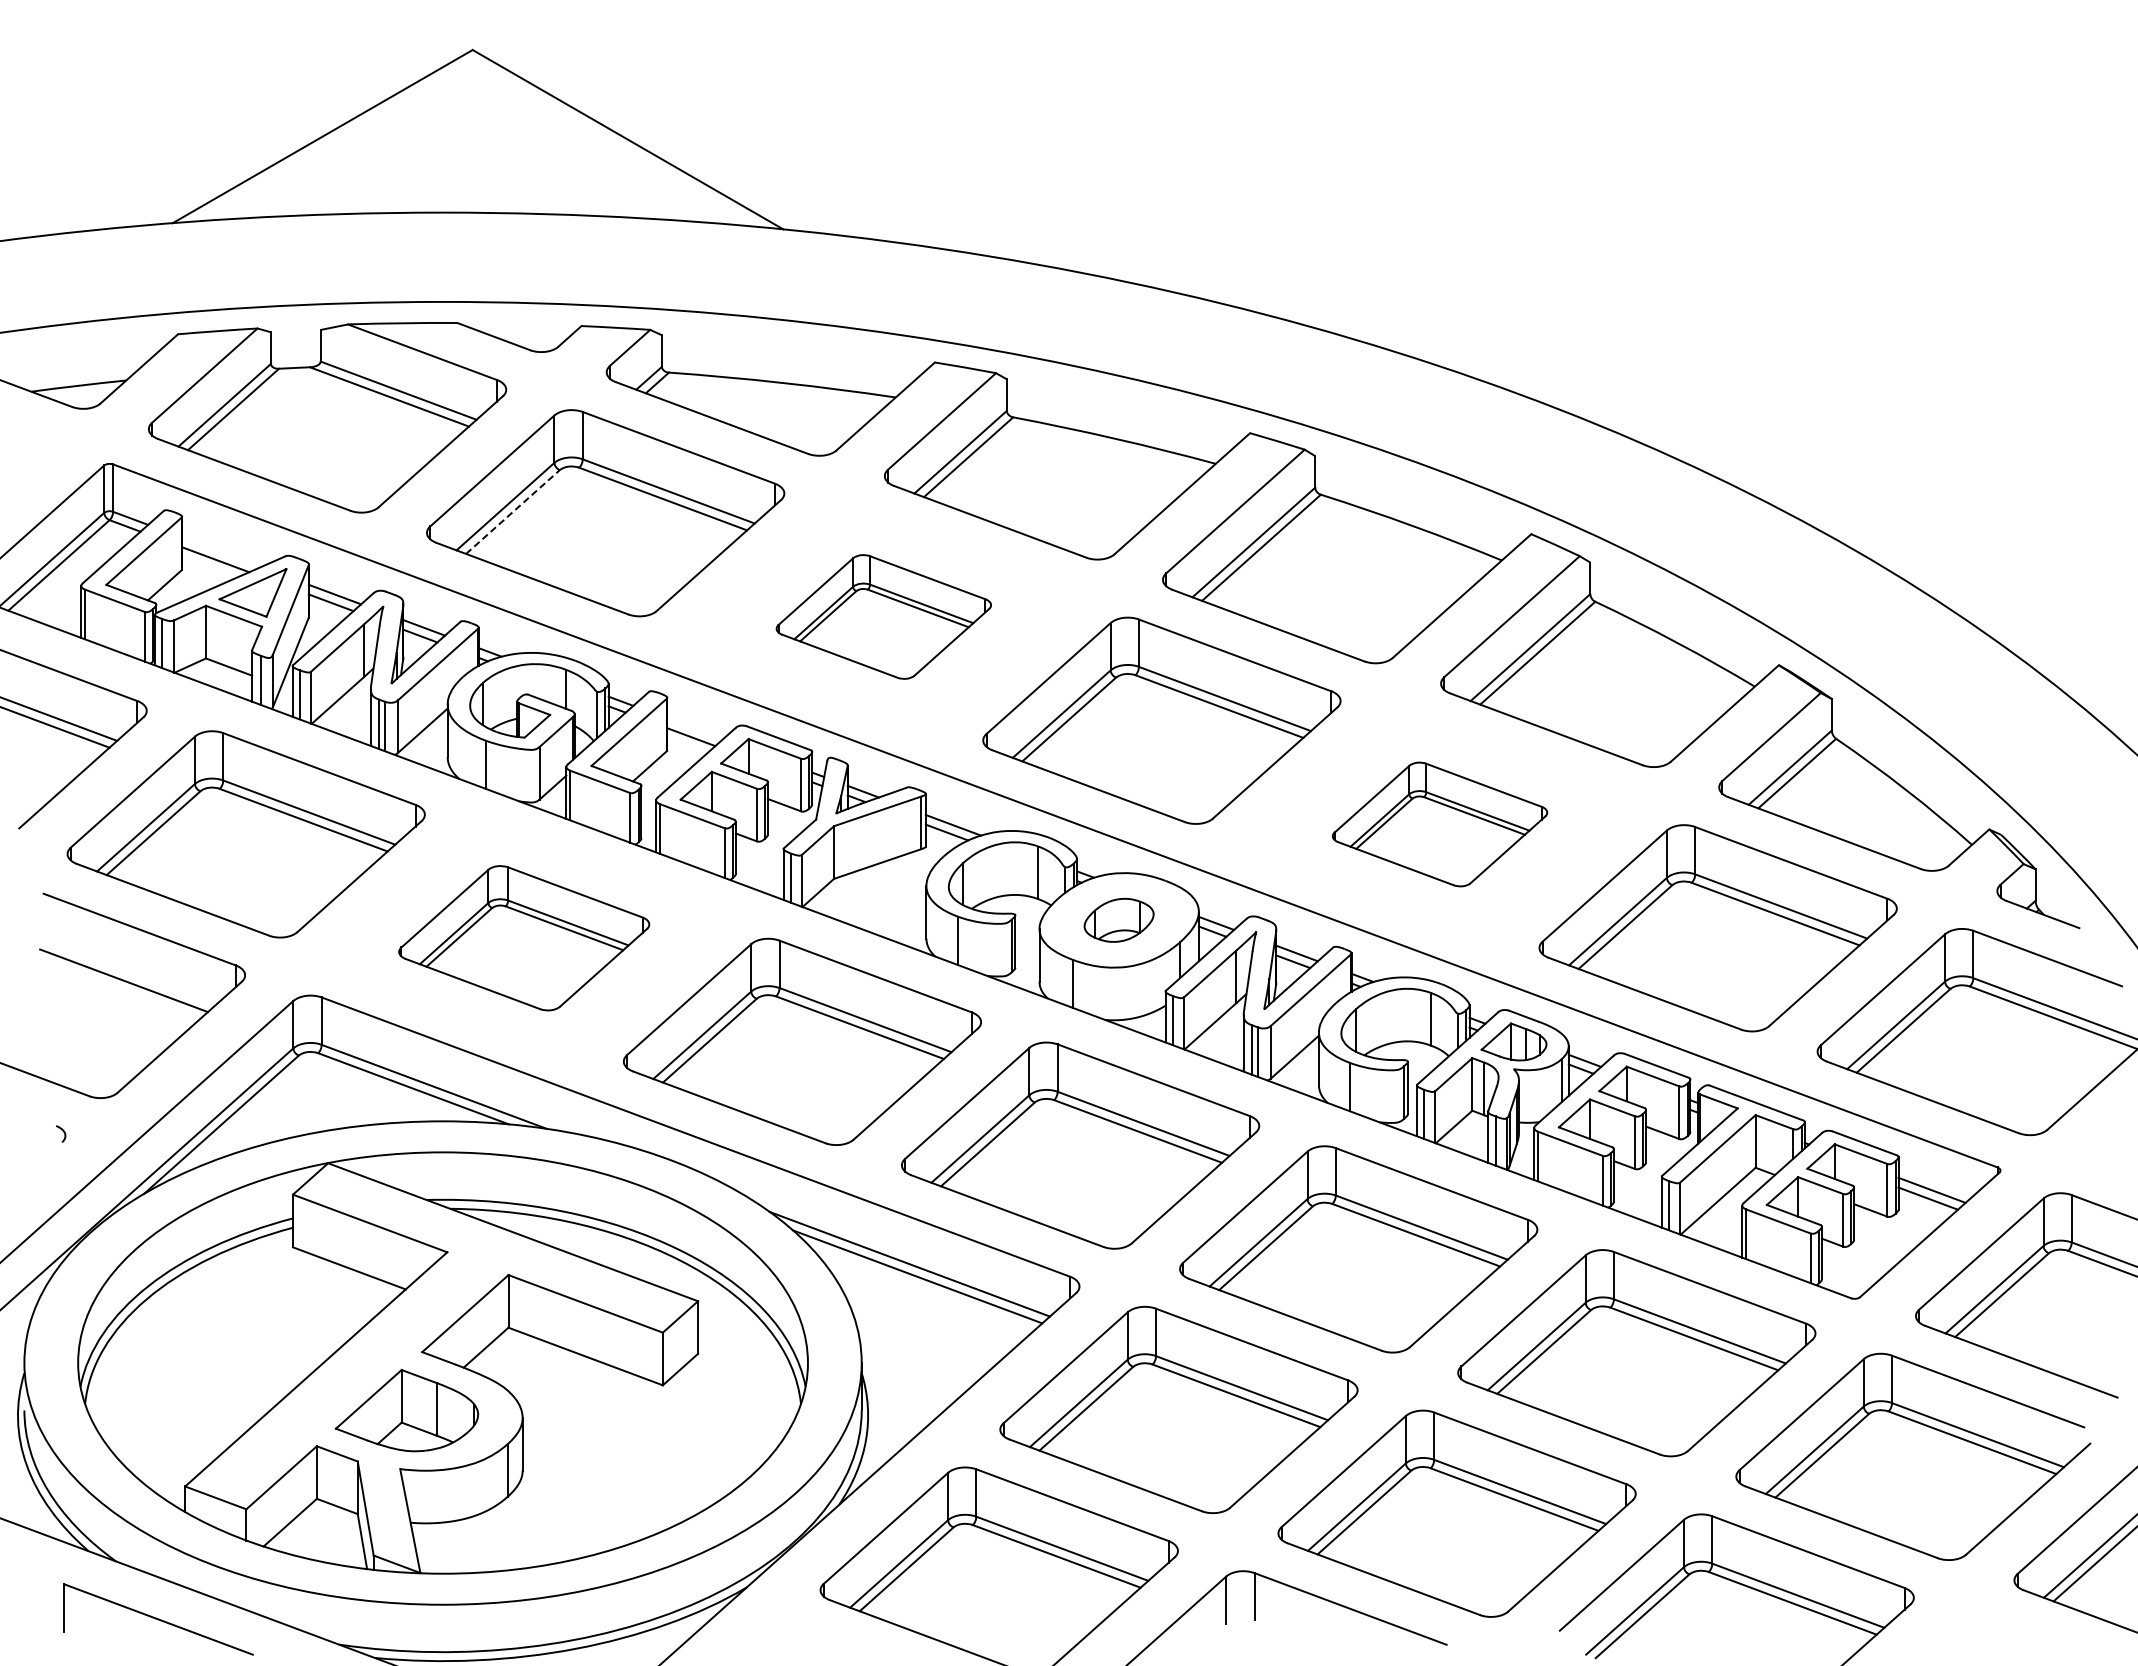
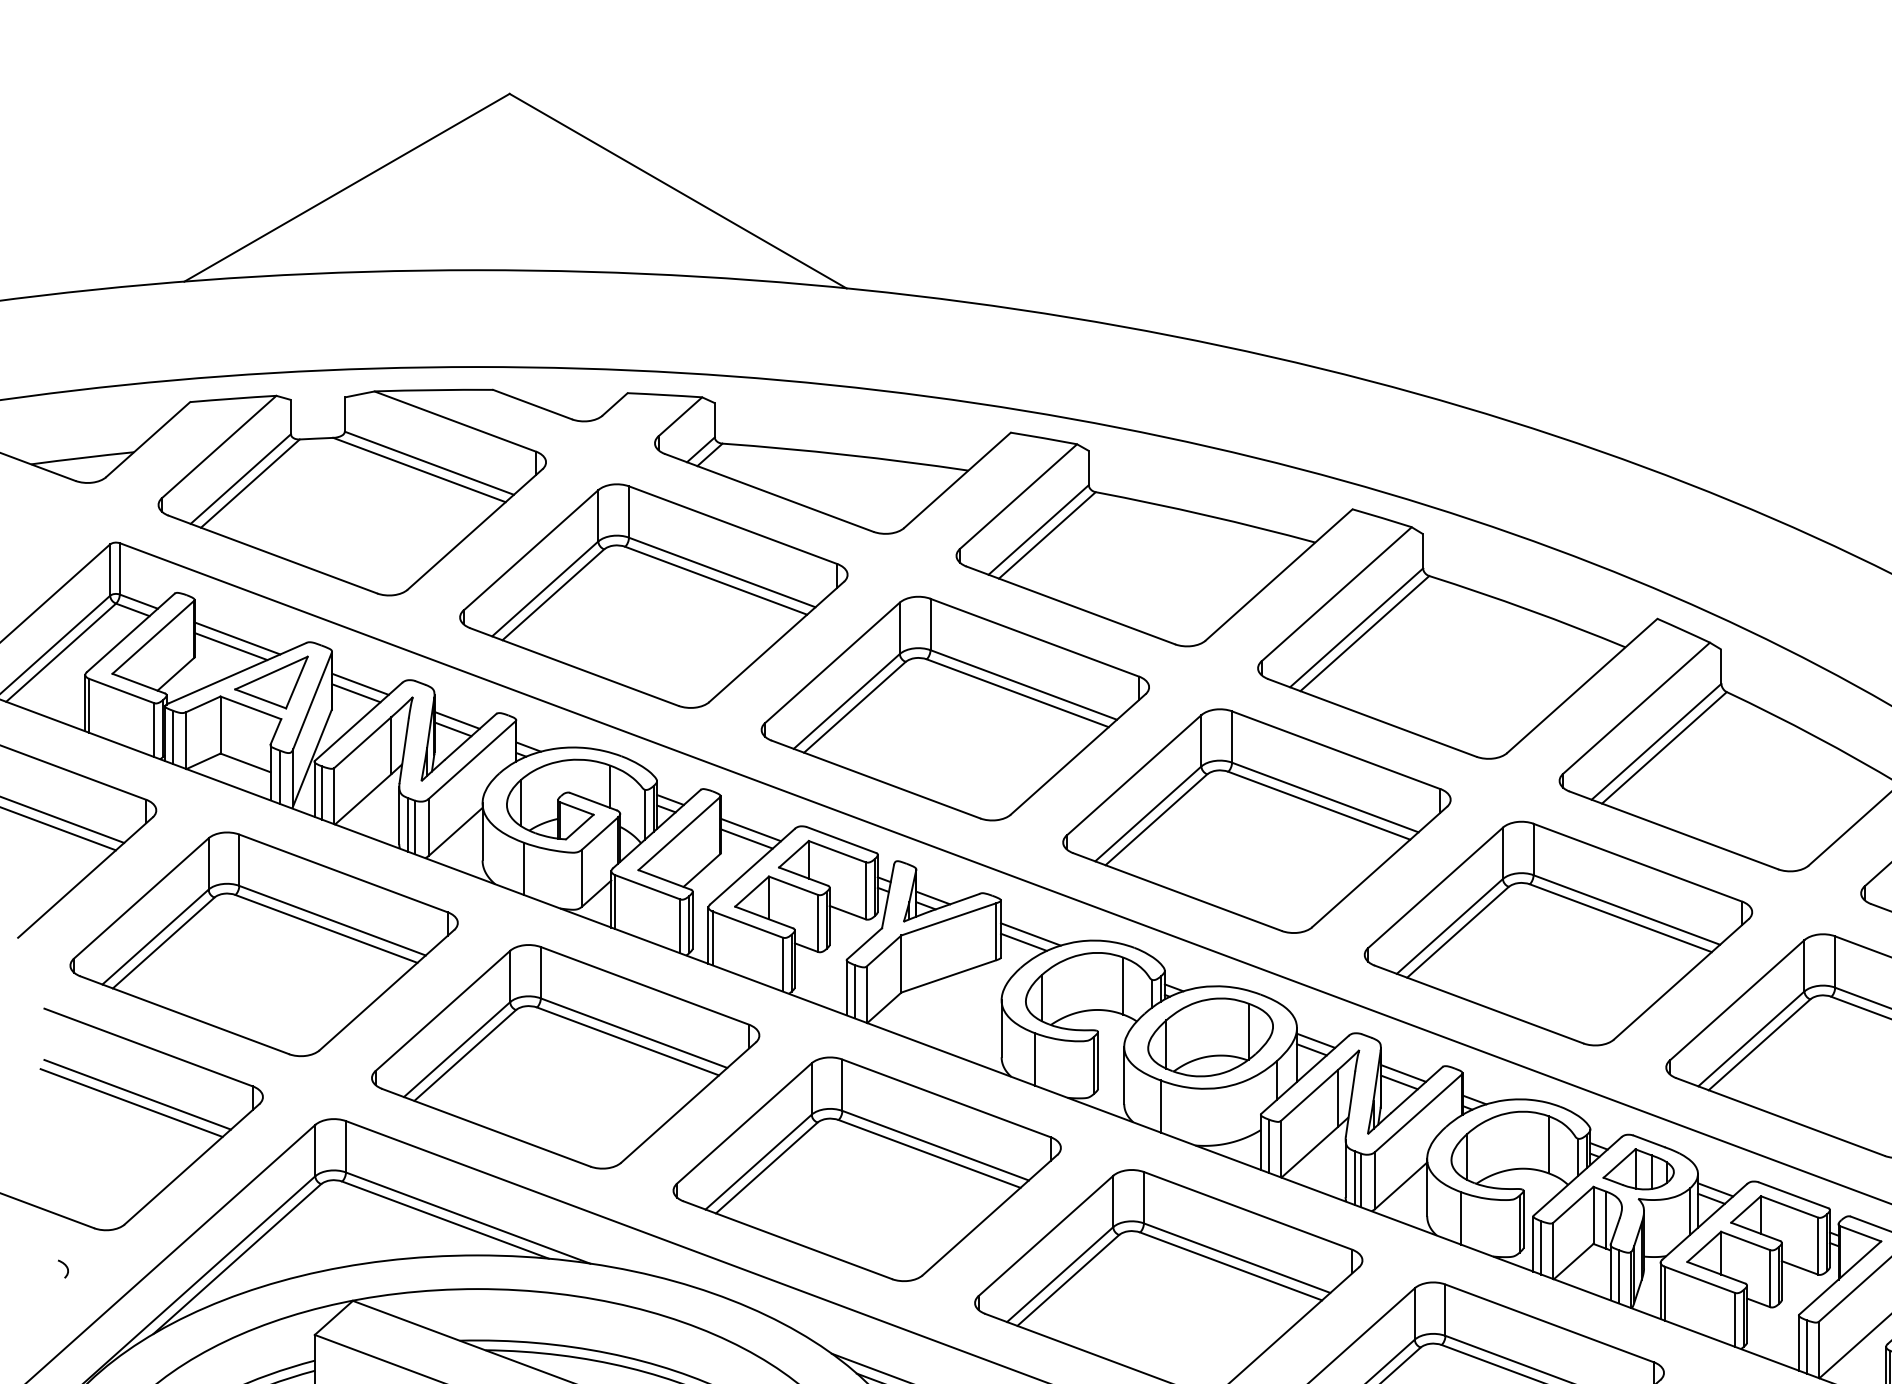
line: (512, 512) -> (552, 595), dashed -> solid
line: (221, 552) -> (237, 638), added
part: (883, 616) -> (955, 708), size x1.67
line: (694, 728) -> (750, 829), added
part: (1439, 824) -> (1557, 933), size x1.67
part: (1118, 920) -> (1209, 1037), size x1.67
part: (523, 938) -> (564, 1057), size x1.43
line: (129, 973) -> (137, 1095), added

